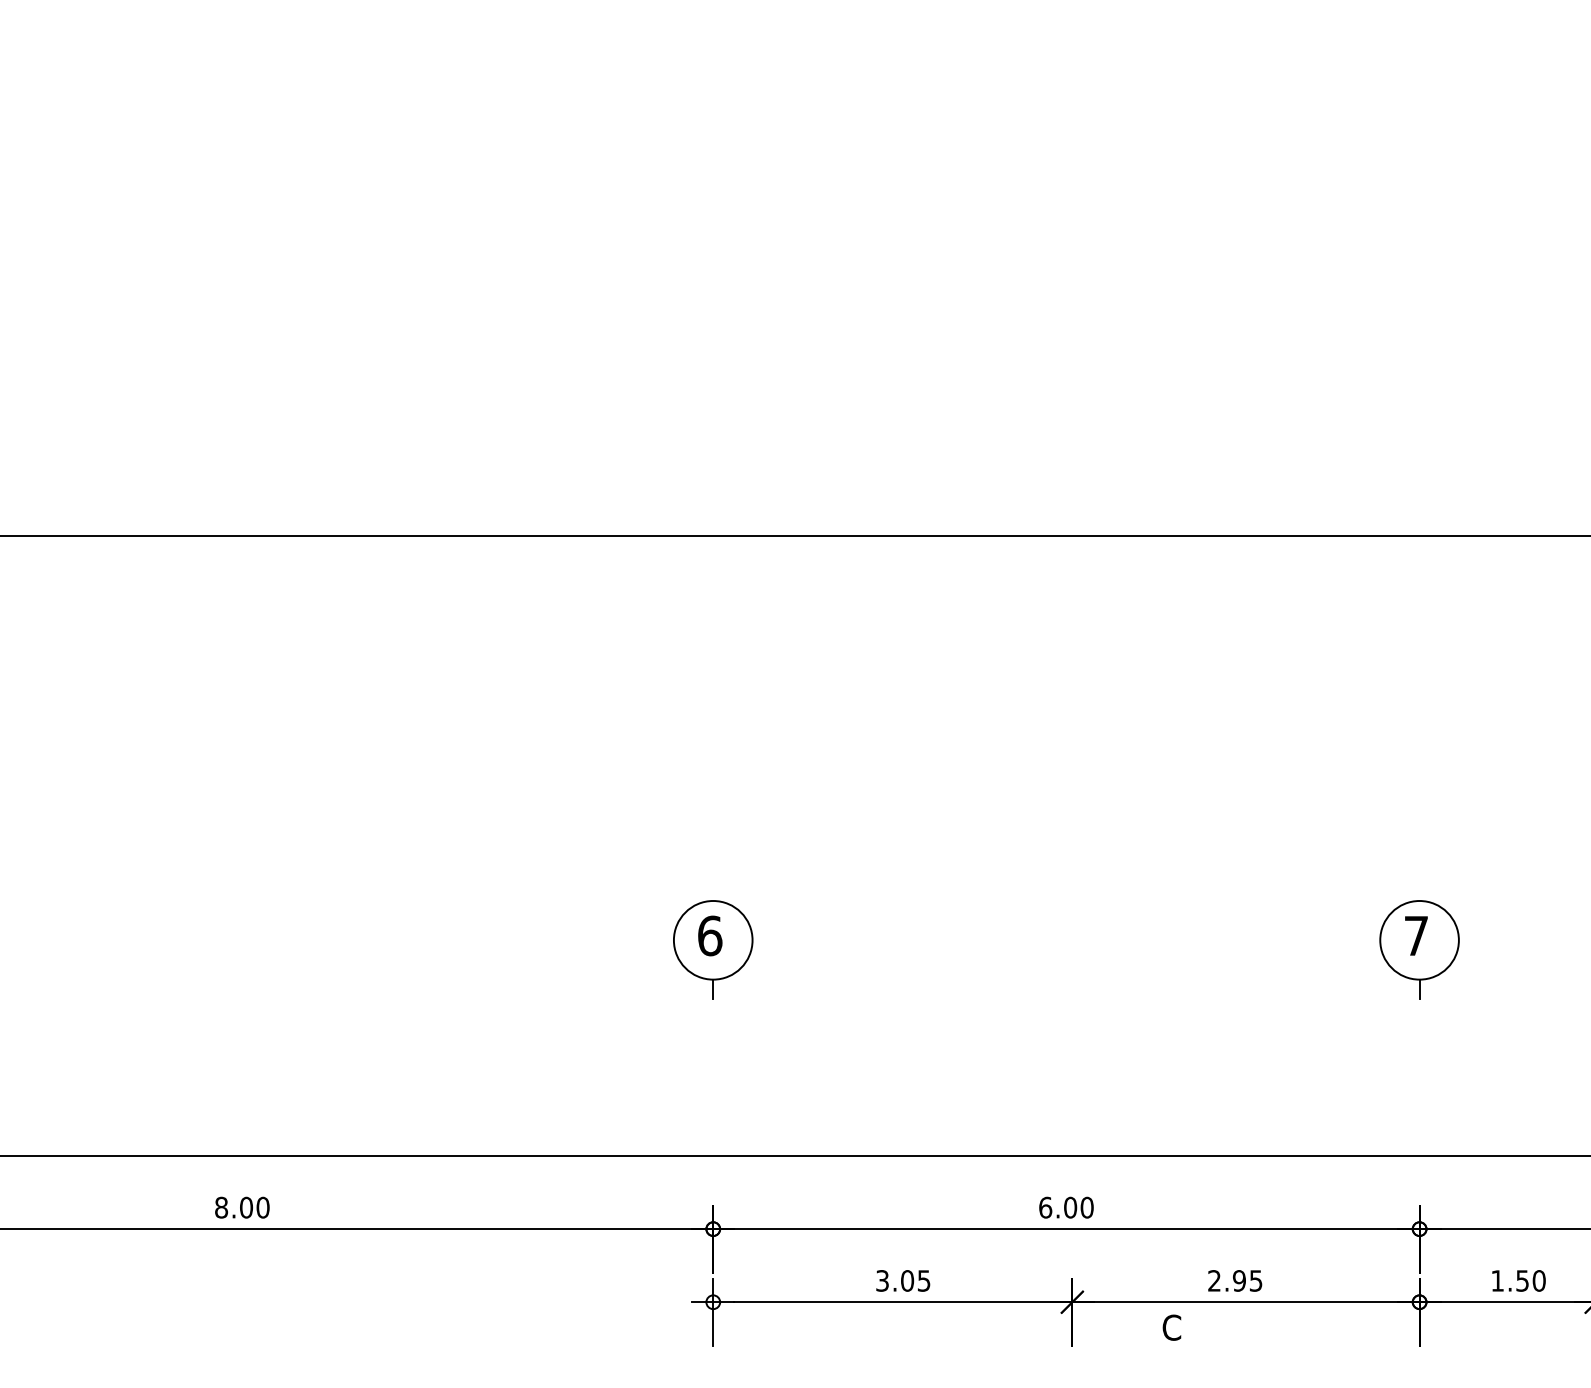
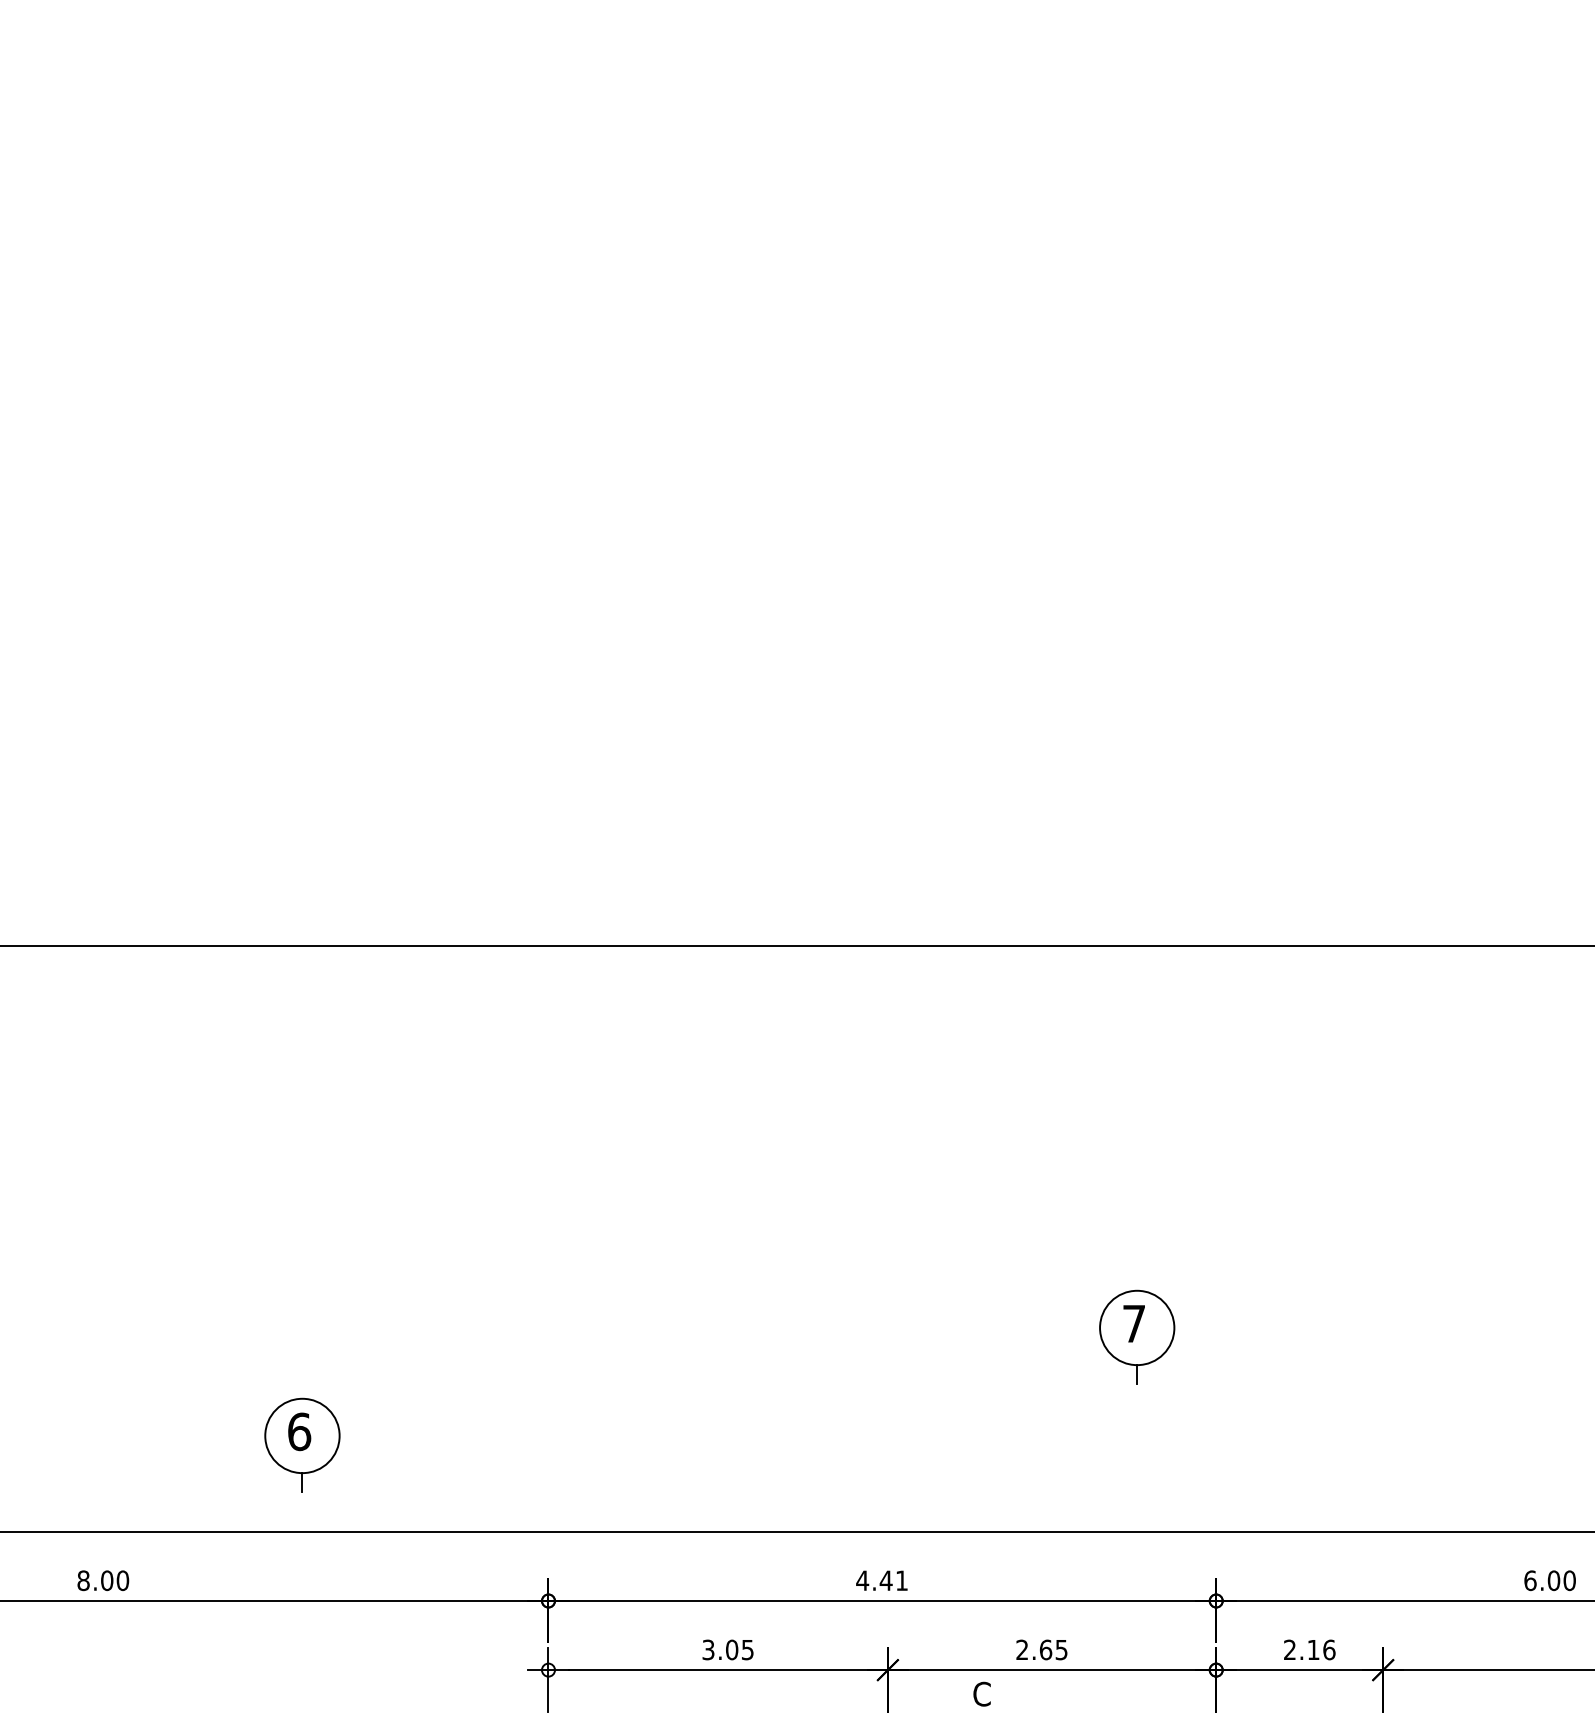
part: (713, 949) -> (302, 1444), moved
part: (1419, 949) -> (1137, 1336), moved
text: (1066, 1207) -> (882, 1580), 6.00 -> 4.41
text: (1239, 1280) -> (1045, 1649), 2.95 -> 2.65
text: (1518, 1280) -> (1309, 1649), 1.50 -> 2.16

